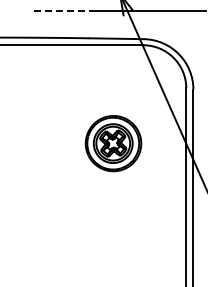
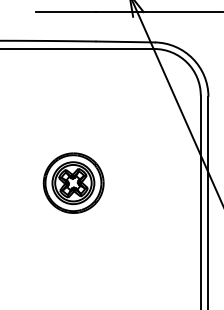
line: (61, 11) -> (66, 12), dashed -> solid
part: (113, 143) -> (73, 183), moved

